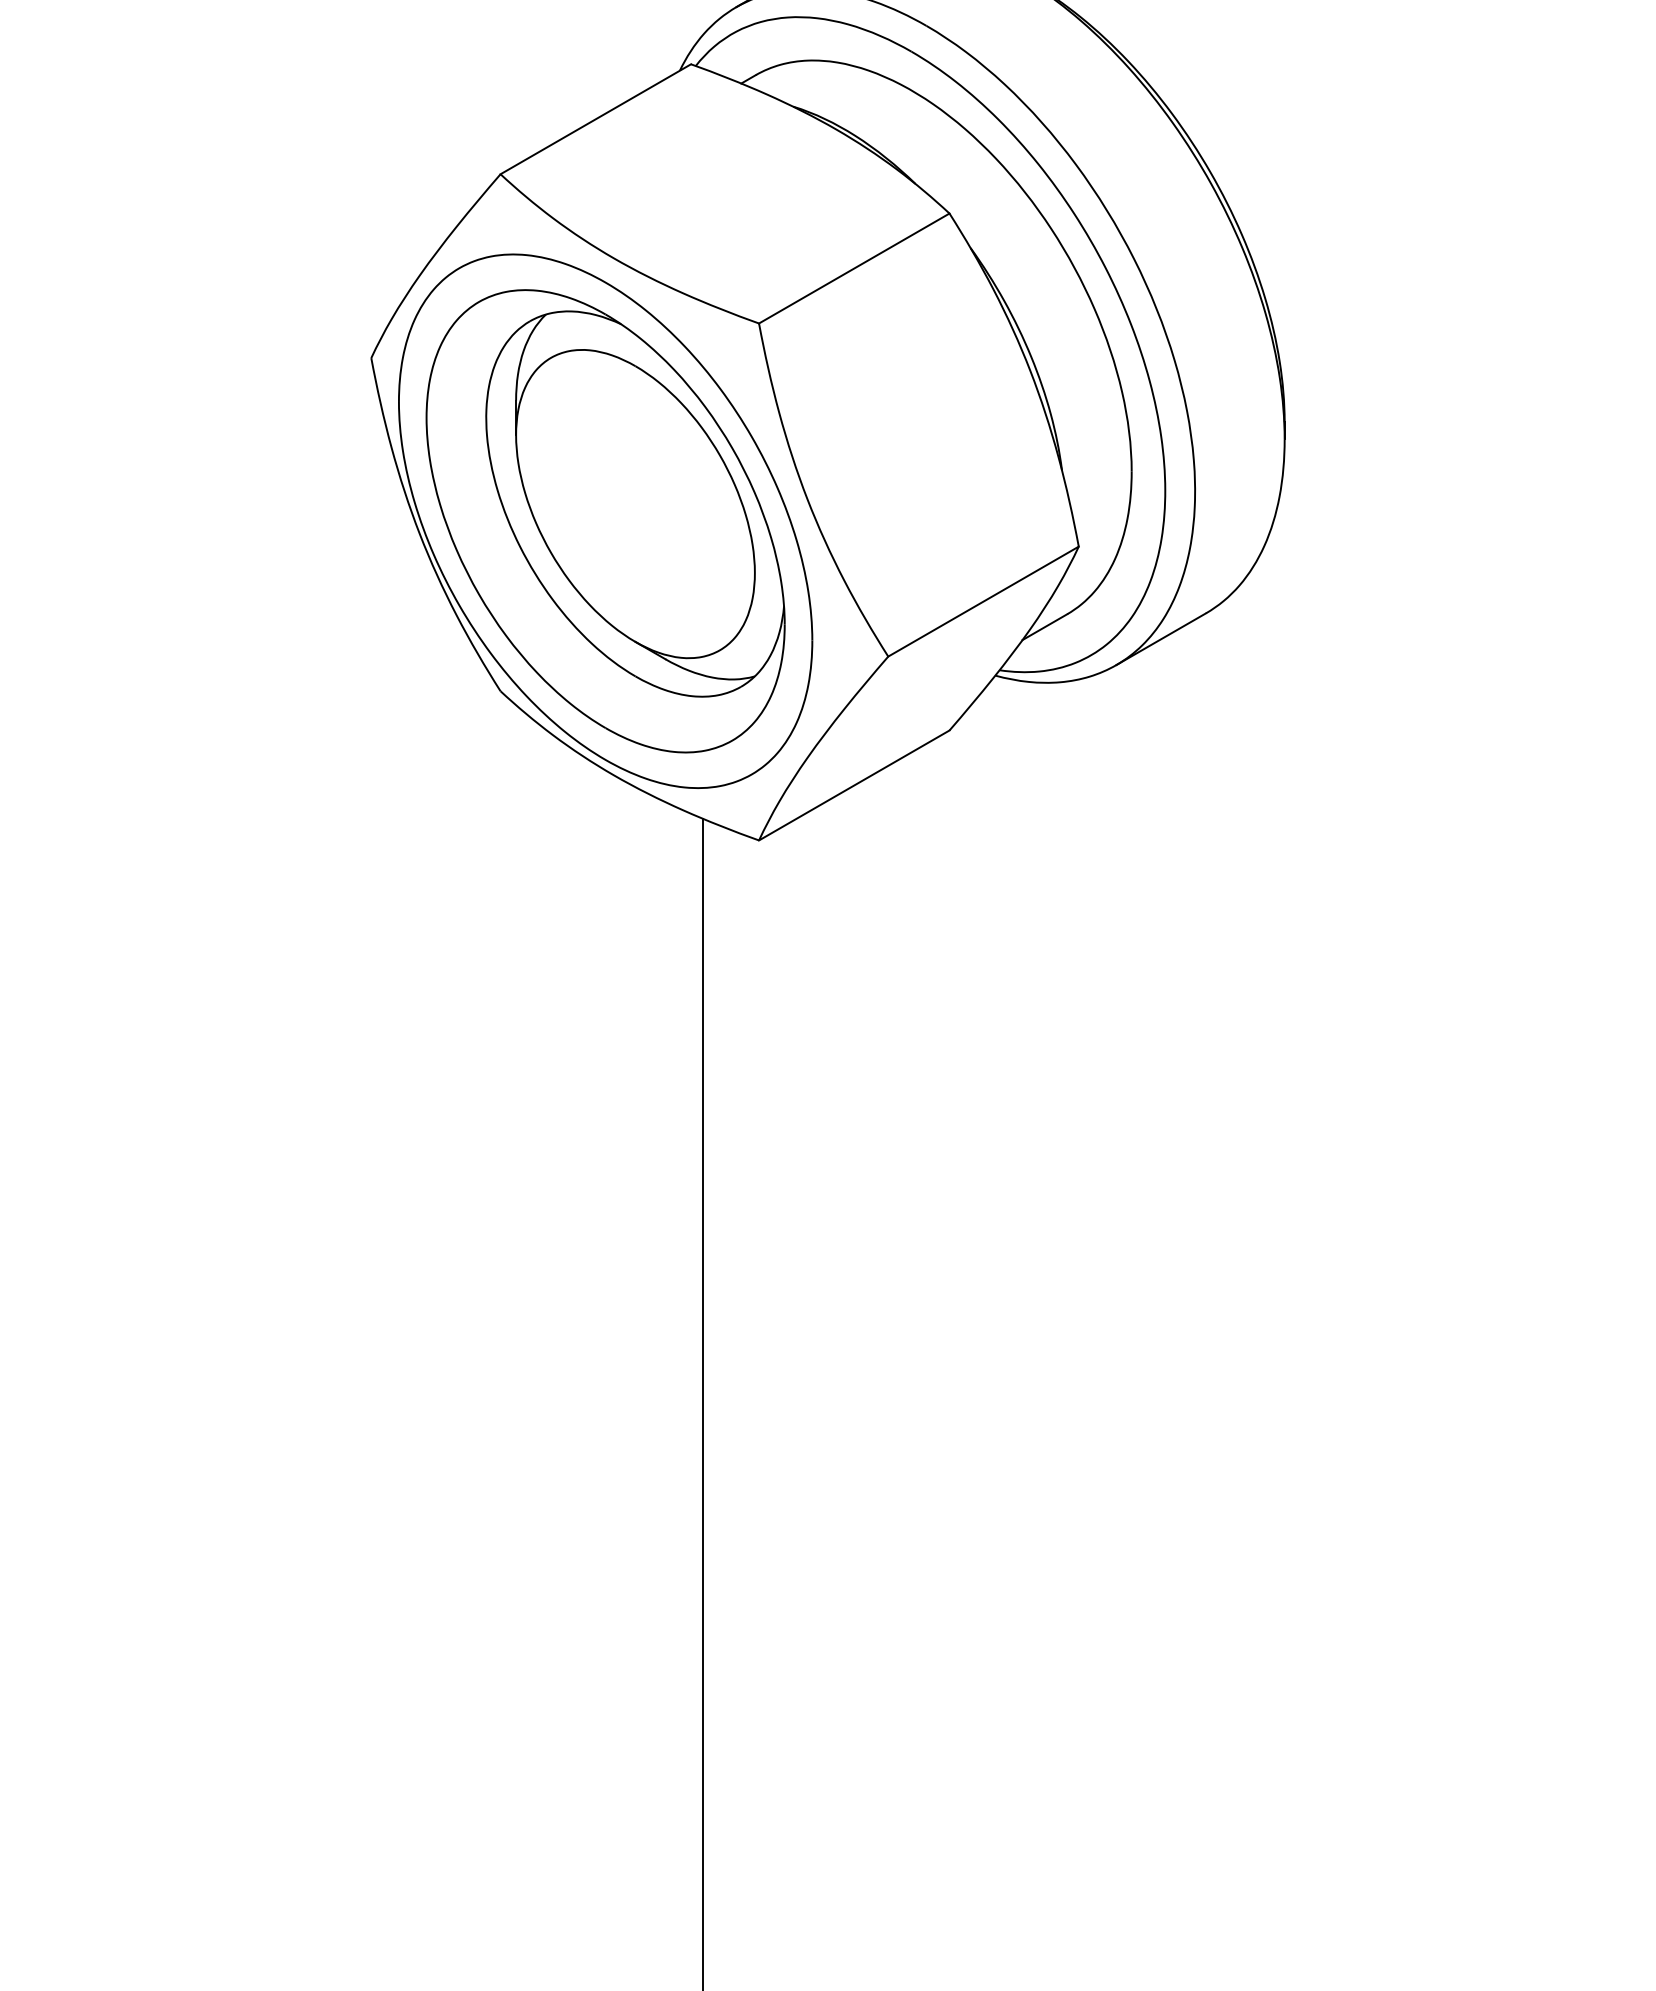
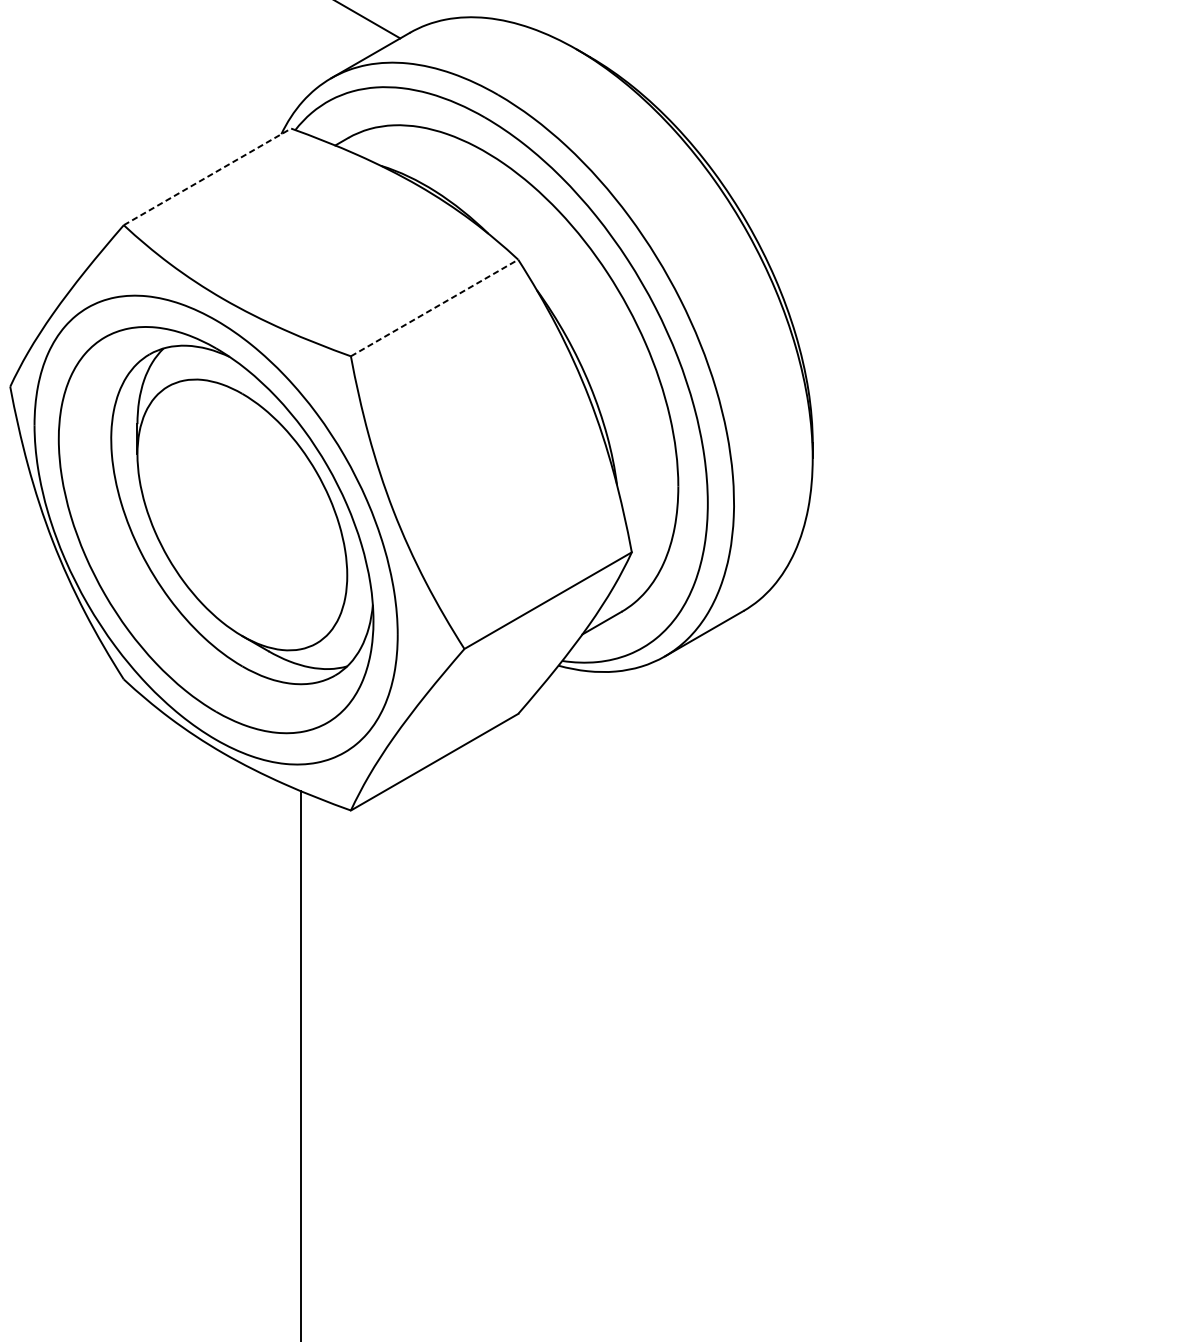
line: (595, 119) -> (207, 177), solid -> dashed
line: (854, 268) -> (434, 307), solid -> dashed

